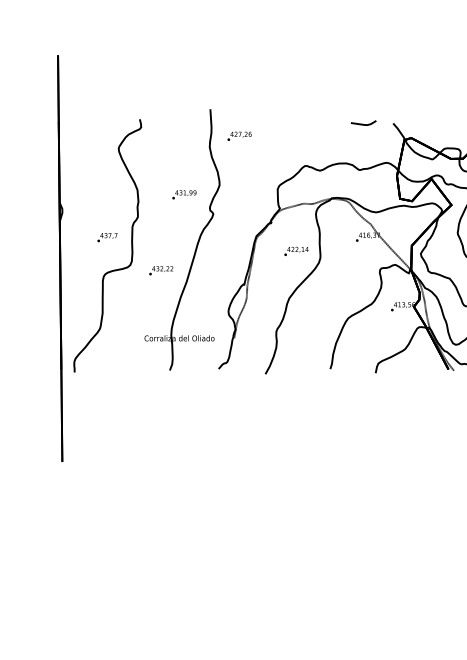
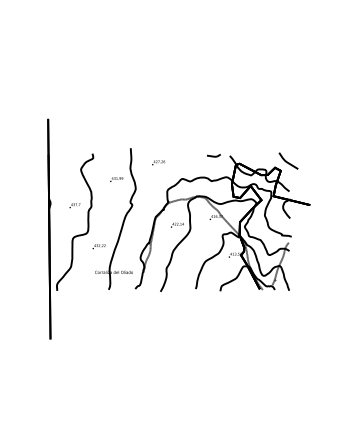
text: (239, 135) -> (158, 162), moved
text: (184, 194) -> (116, 179), moved
text: (106, 237) -> (74, 205), moved
text: (160, 270) -> (98, 246), moved

